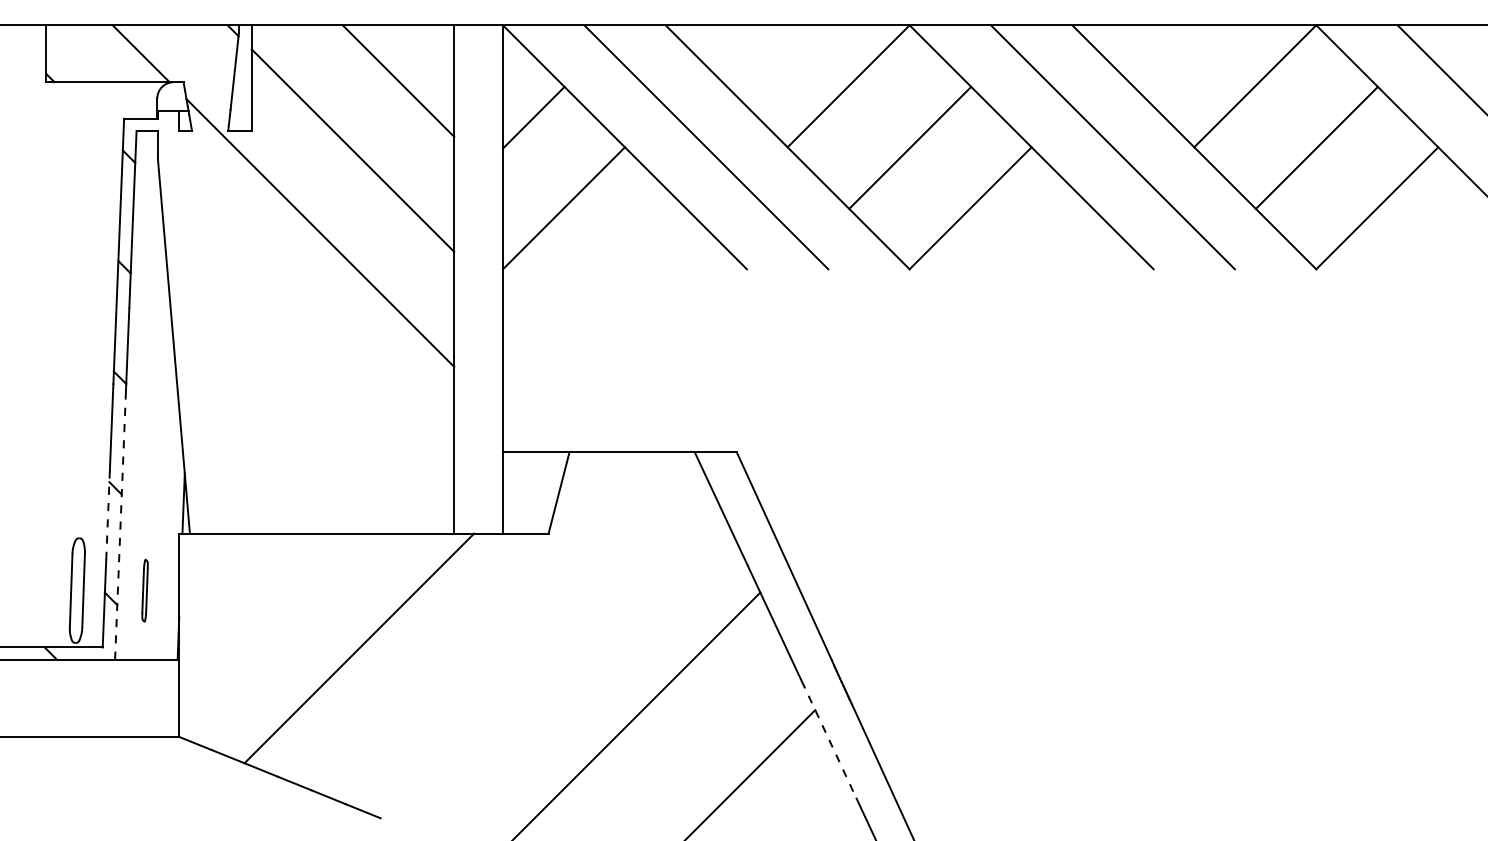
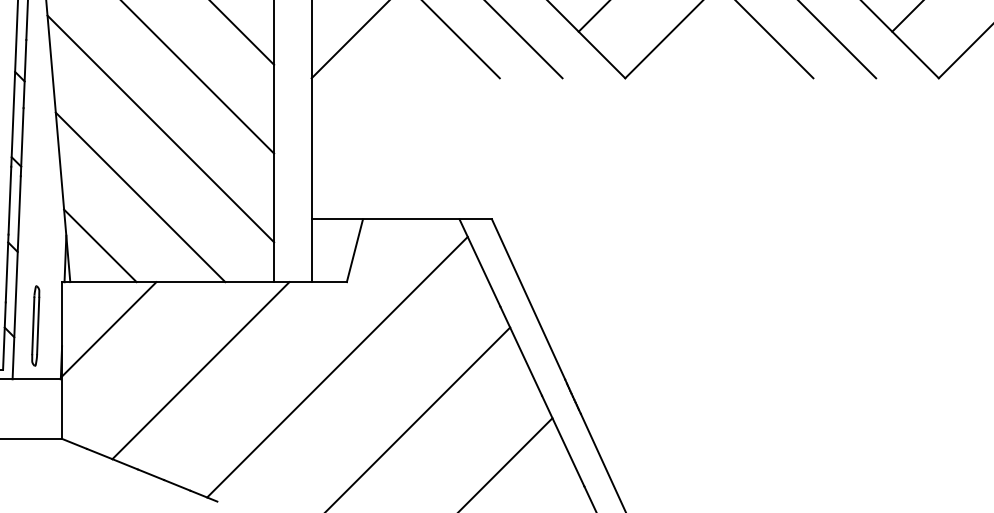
line: (307, 334) -> (160, 128), added
line: (280, 423) -> (140, 197), added
line: (228, 486) -> (100, 245), added
line: (108, 515) -> (7, 268), dashed -> solid
line: (120, 527) -> (16, 277), dashed -> solid
part: (144, 590) -> (35, 325), size x1.67
line: (240, 594) -> (109, 329), added
line: (536, 644) -> (337, 367), added
line: (829, 739) -> (563, 440), dashed -> solid

